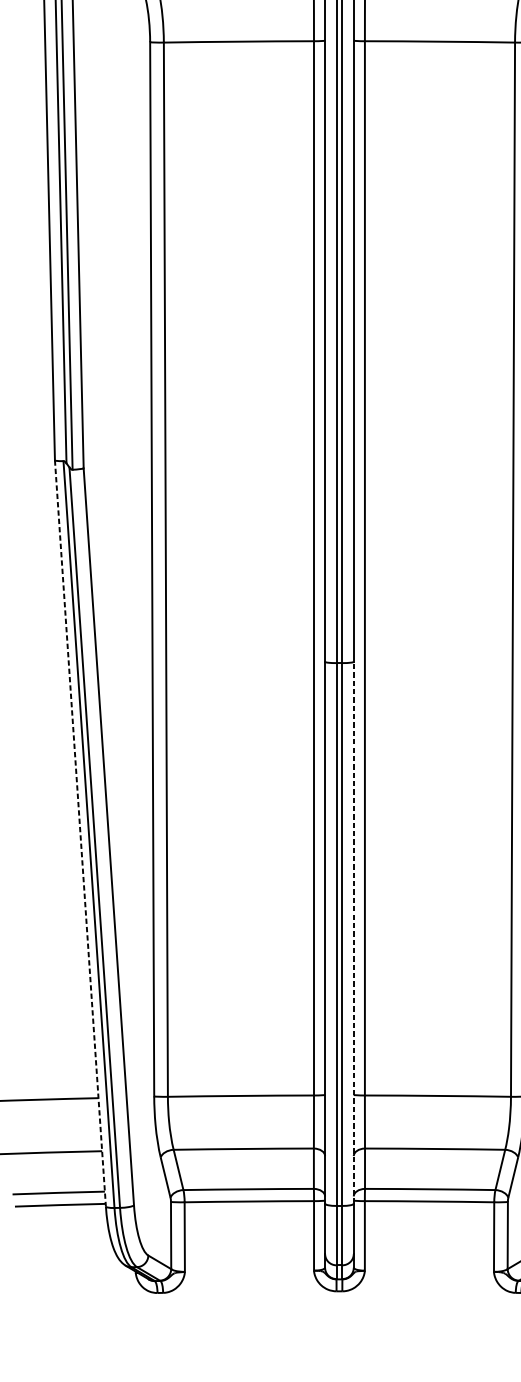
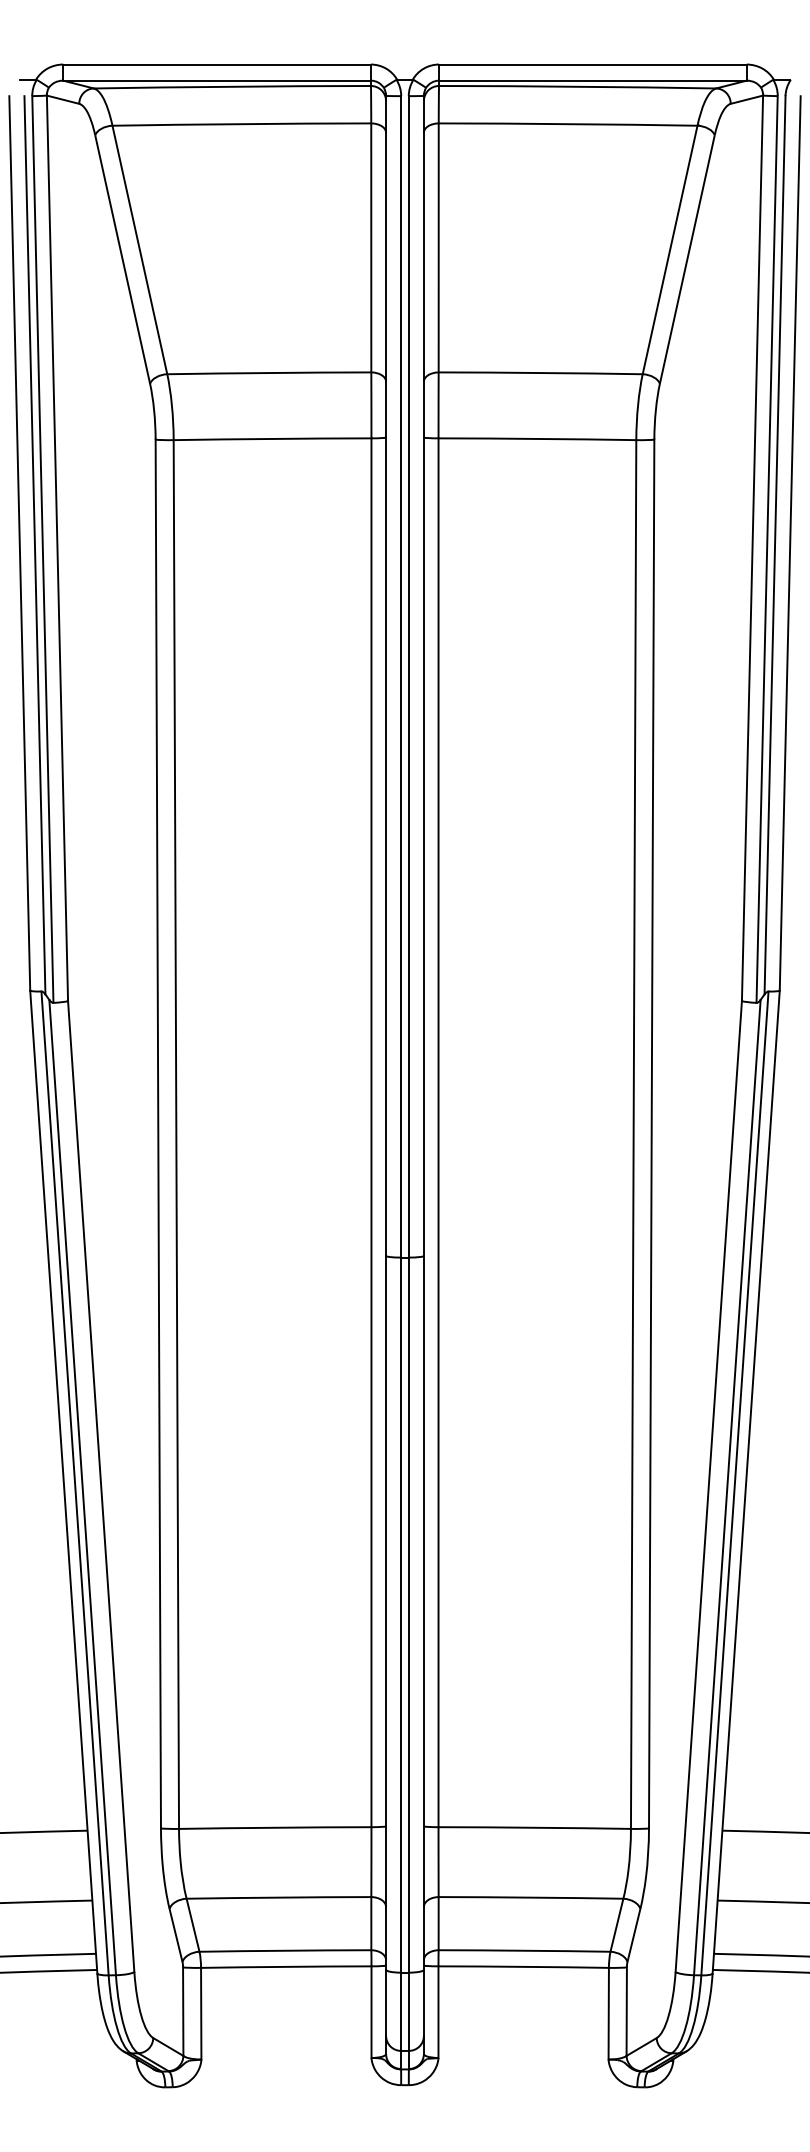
line: (80, 833) -> (63, 1482), dashed -> solid
line: (353, 932) -> (423, 1612), dashed -> solid

